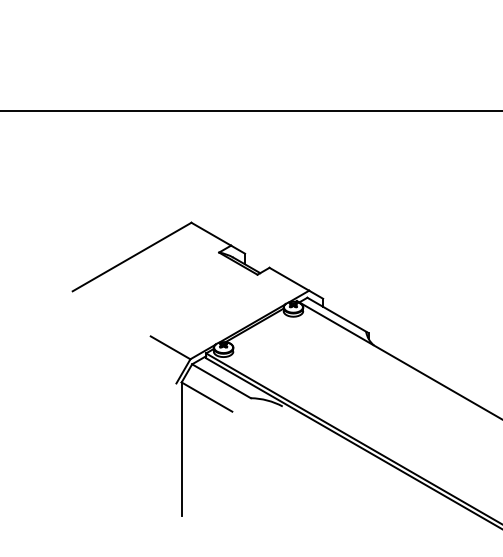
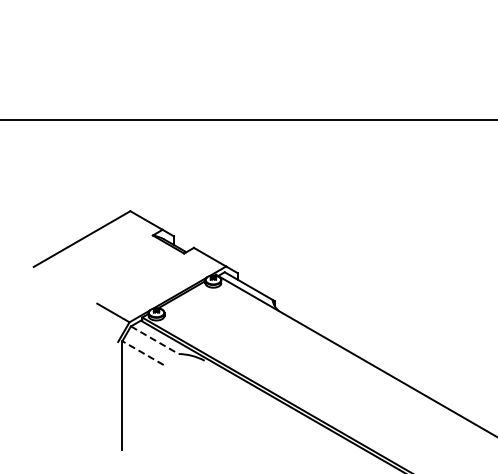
line: (221, 381) -> (154, 340), solid -> dashed
line: (207, 397) -> (143, 353), solid -> dashed

